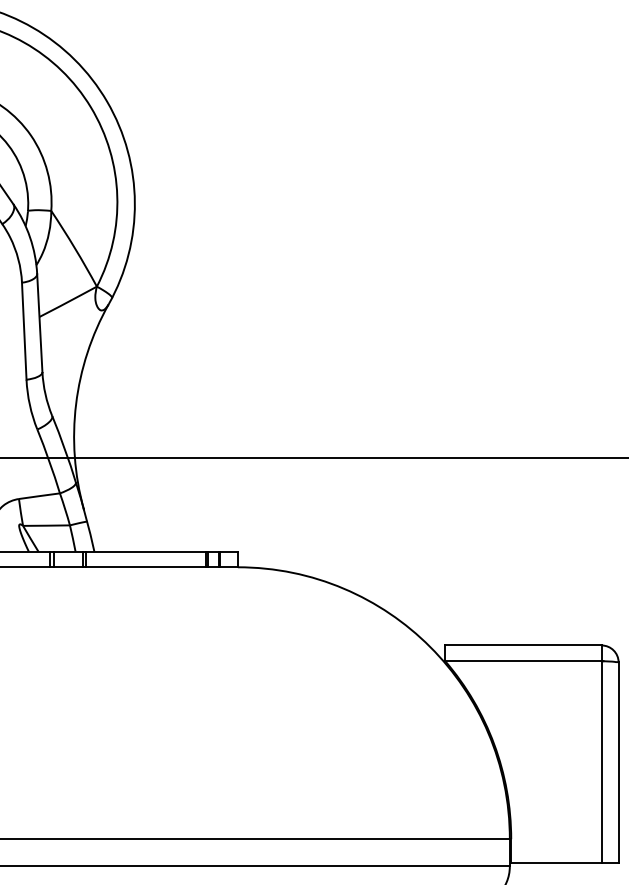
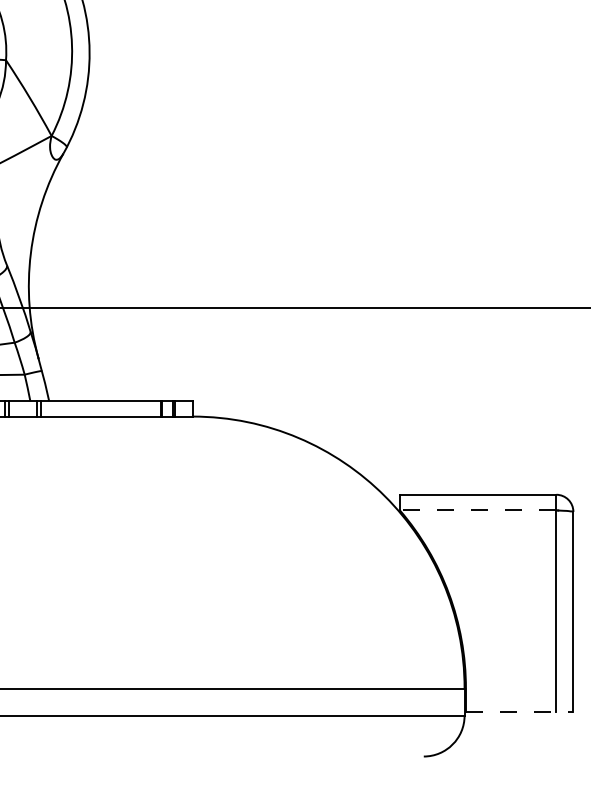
line: (522, 661) -> (477, 510), solid -> dashed
line: (564, 863) -> (519, 712), solid -> dashed

